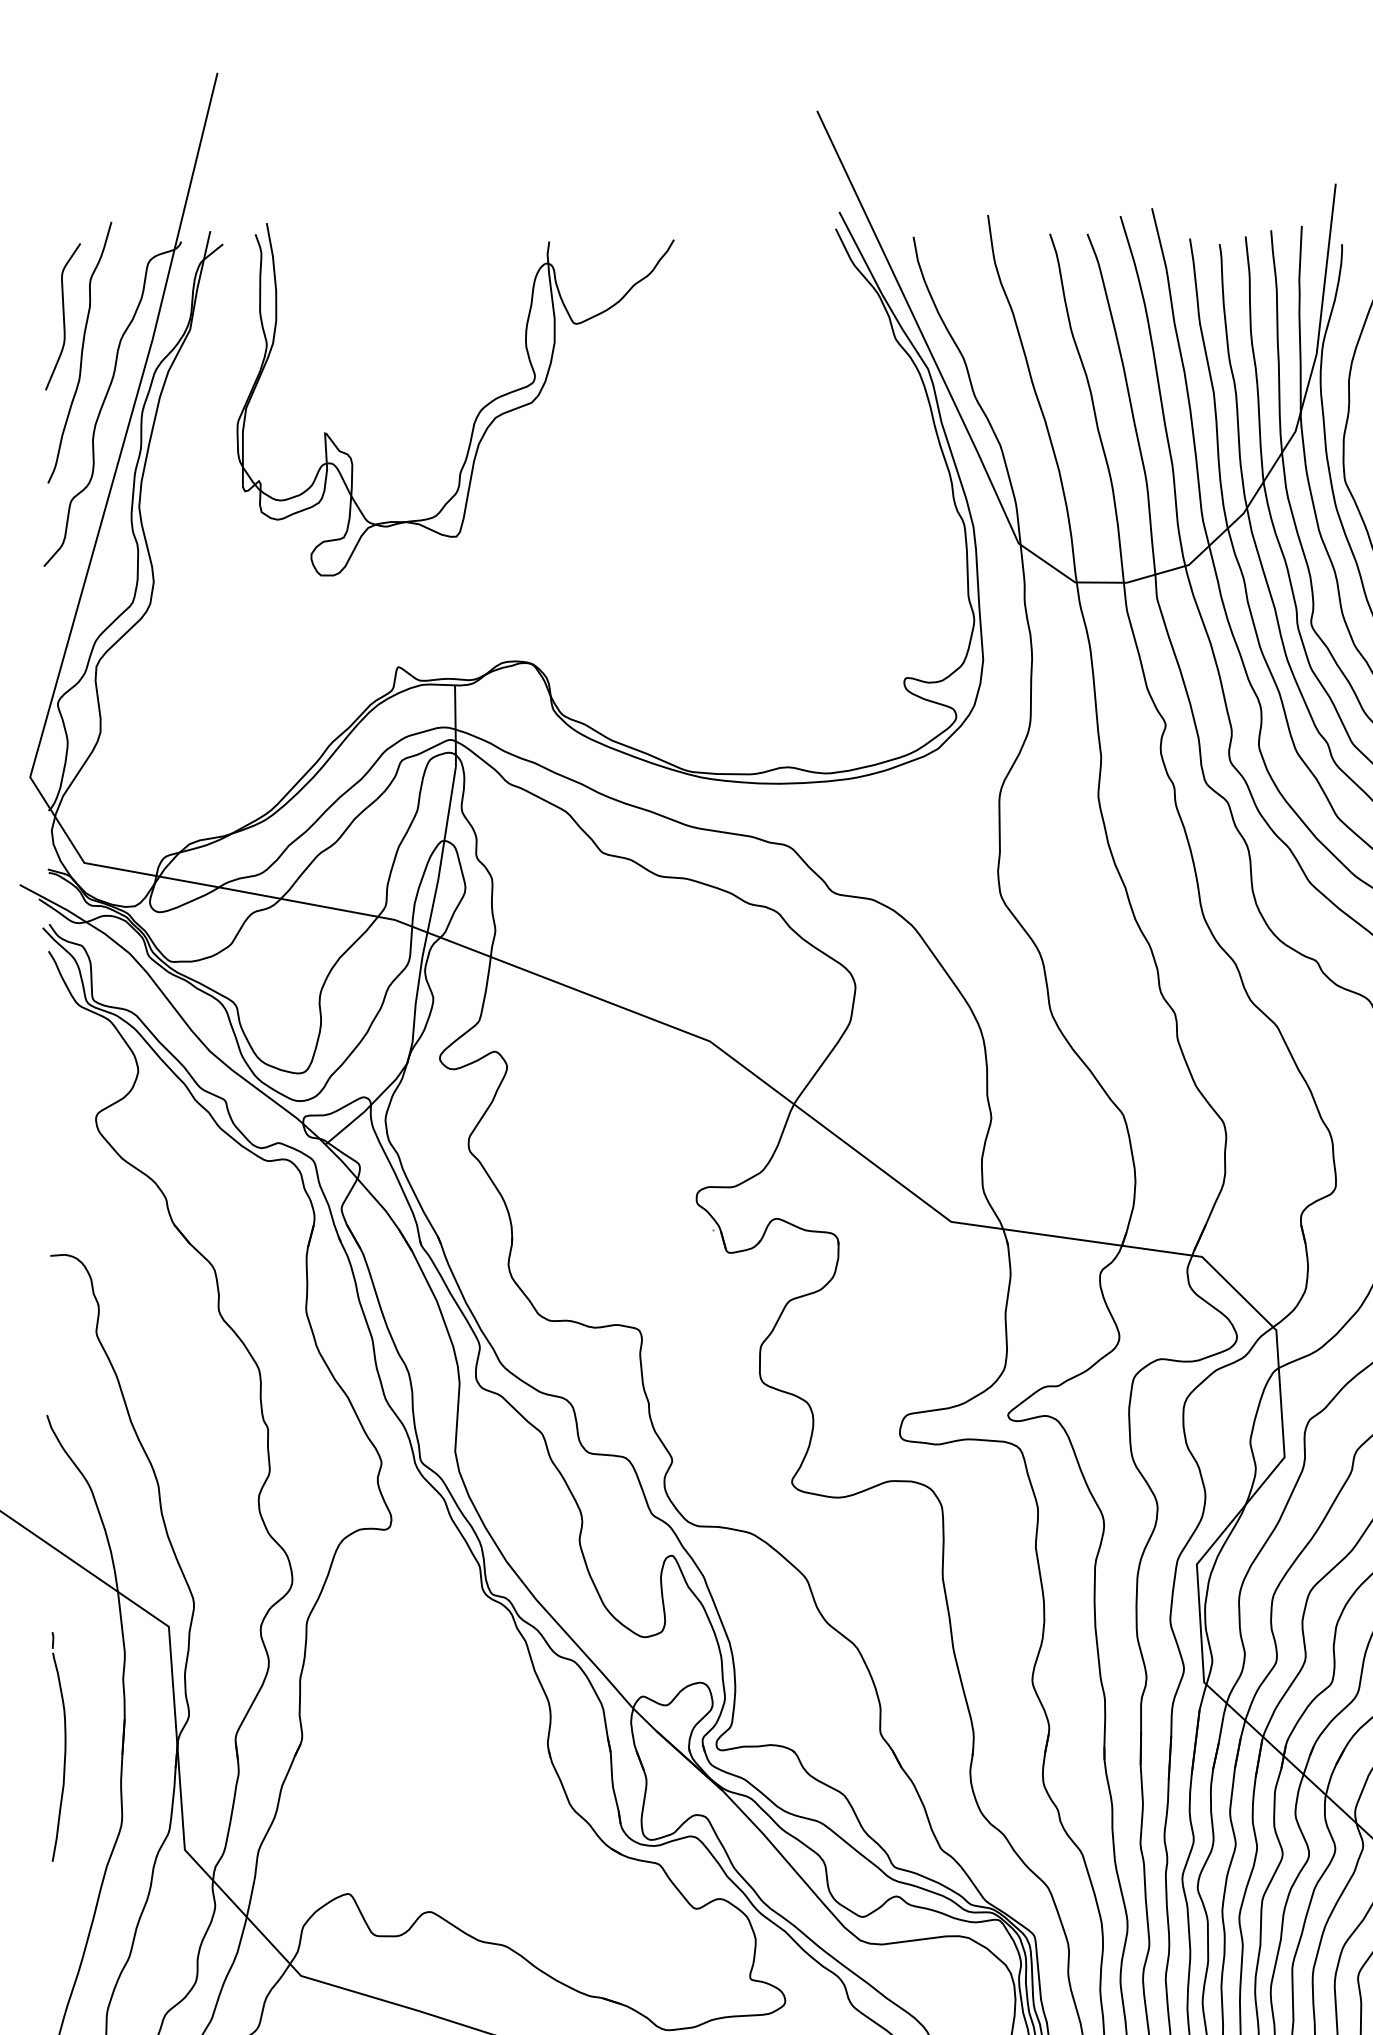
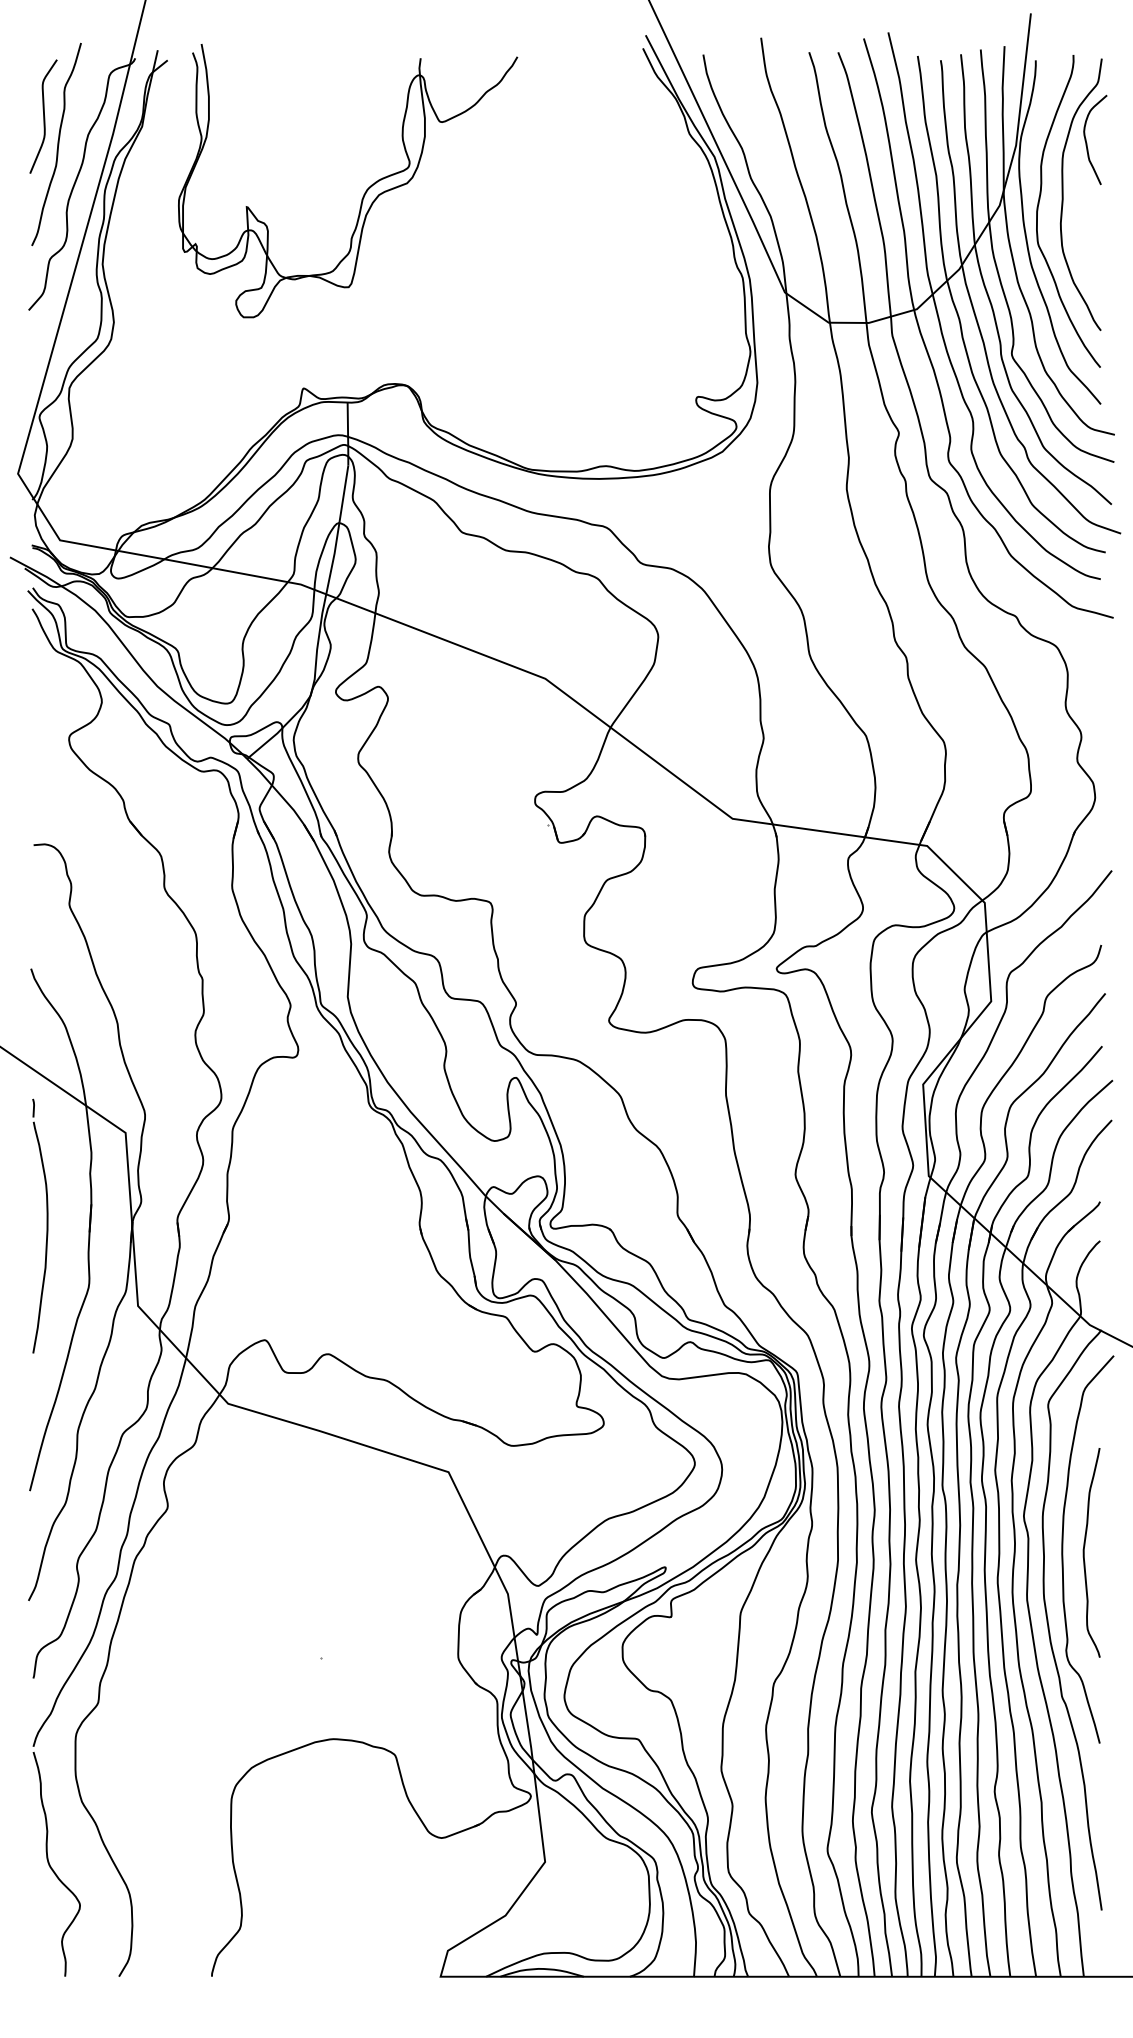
part: (59, 1746) -> (40, 1225), size x1.43

